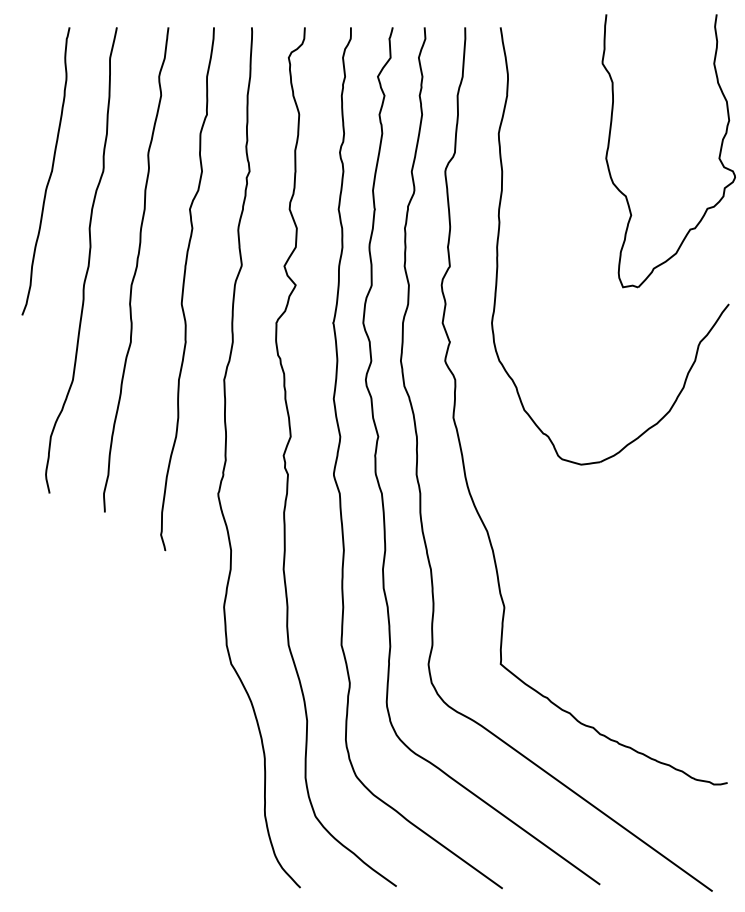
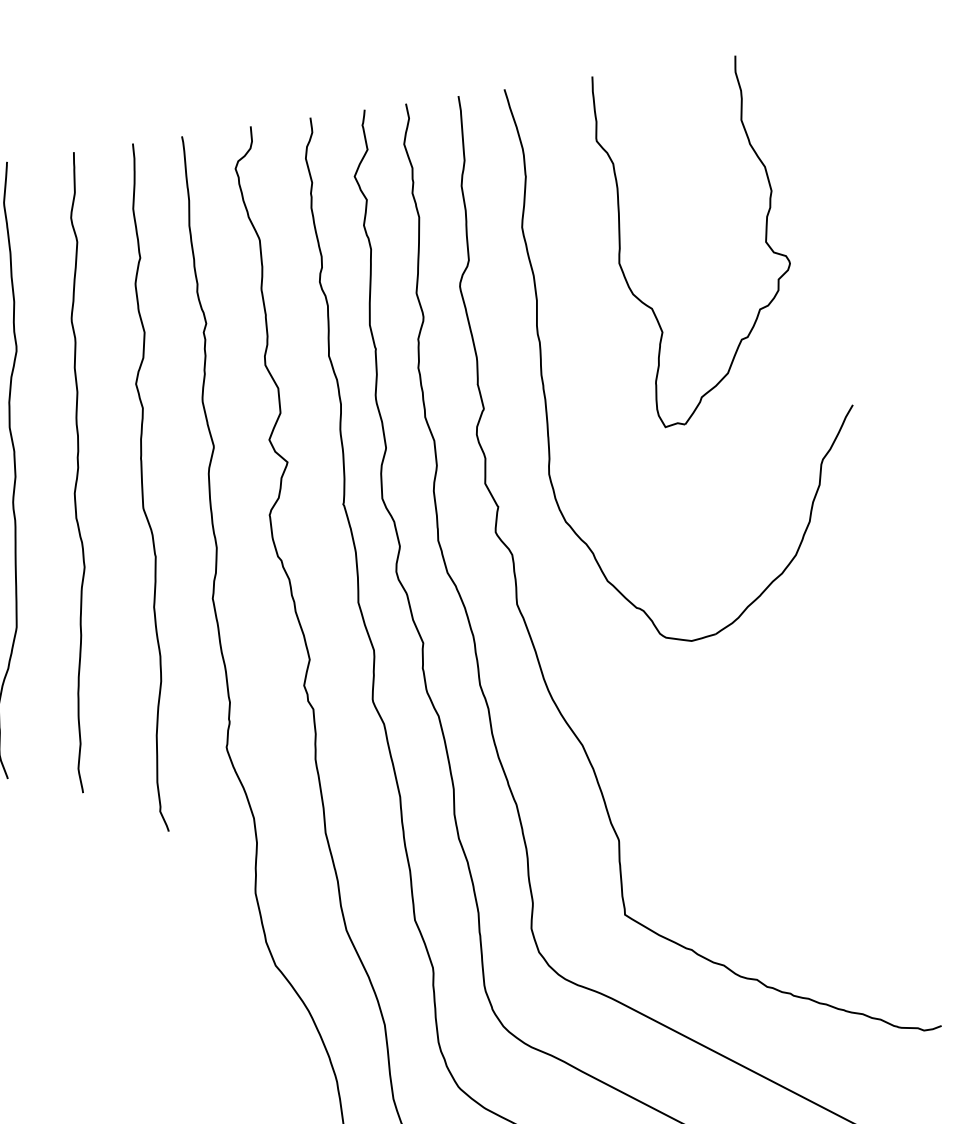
part: (718, 156) -> (764, 239), moved

